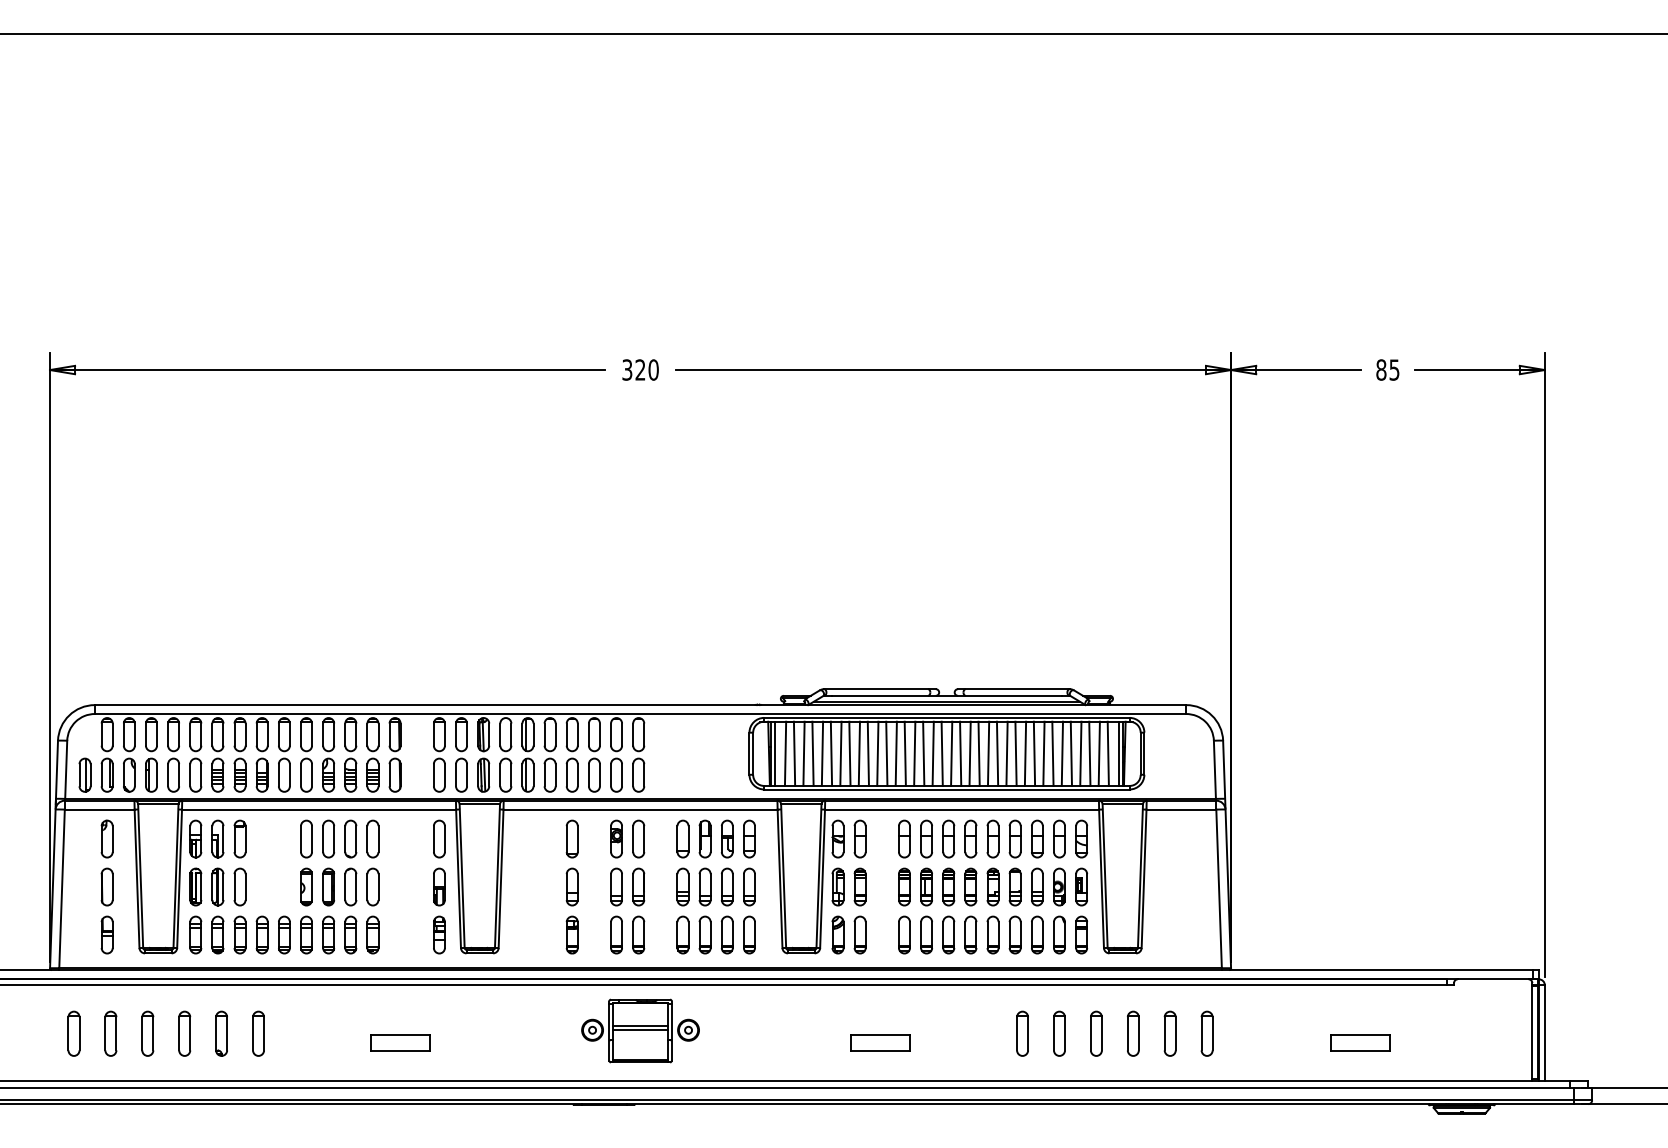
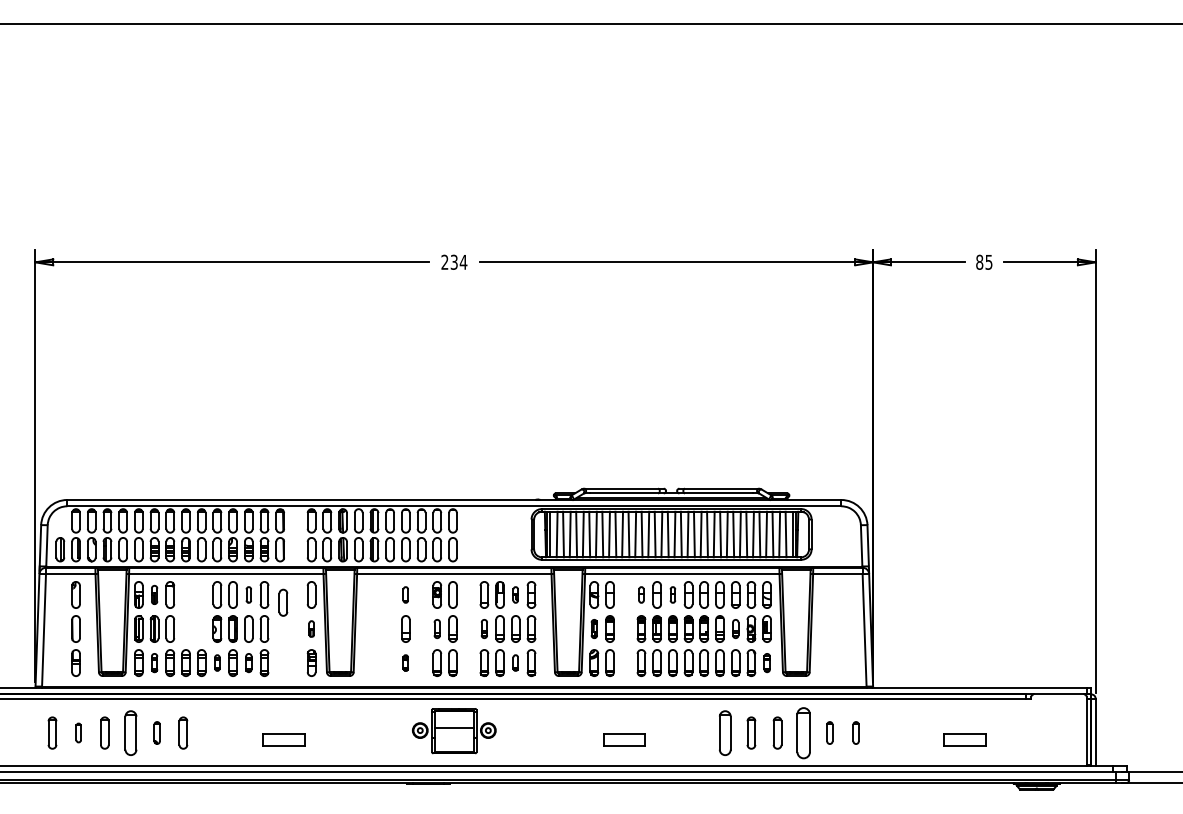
text: (640, 369) -> (454, 261), 320 -> 234
part: (217, 838) -> (154, 594), size x0.7
part: (350, 838) -> (248, 594), size x0.6
part: (571, 838) -> (405, 594), size x0.6
part: (726, 838) -> (515, 594), size x0.6
part: (904, 838) -> (641, 594), size x0.6
part: (948, 838) -> (672, 594), size x0.6
part: (399, 849) -> (283, 602), added
part: (439, 886) -> (311, 628), size x0.6
part: (616, 886) -> (437, 628), size x0.7
part: (682, 886) -> (484, 628), size x0.7
part: (837, 886) -> (593, 628), size x0.7
part: (1037, 886) -> (735, 628), size x0.7
part: (217, 934) -> (154, 662), size x0.7
part: (306, 934) -> (217, 662), size x0.6
part: (350, 934) -> (248, 662), size x0.7
part: (571, 934) -> (405, 662), size x0.6
part: (726, 934) -> (515, 662), size x0.6
part: (1081, 934) -> (767, 662), size x0.7
line: (640, 1030) -> (454, 730), removed
part: (110, 1033) -> (78, 732), size x0.6
part: (184, 1033) -> (130, 732), size x1.4
part: (221, 1033) -> (157, 732), size x0.7
part: (1022, 1033) -> (725, 732), size x1.4
part: (1133, 1033) -> (803, 732), size x1.6
part: (1169, 1033) -> (829, 732), size x0.7
part: (1206, 1033) -> (855, 732), size x0.7

